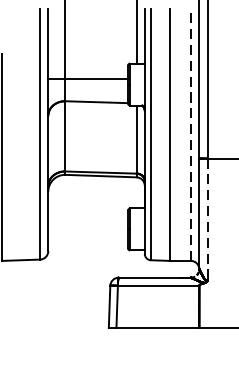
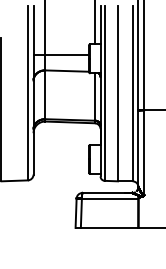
line: (190, 134) -> (132, 93), dashed -> solid
line: (208, 220) -> (144, 153), dashed -> solid

